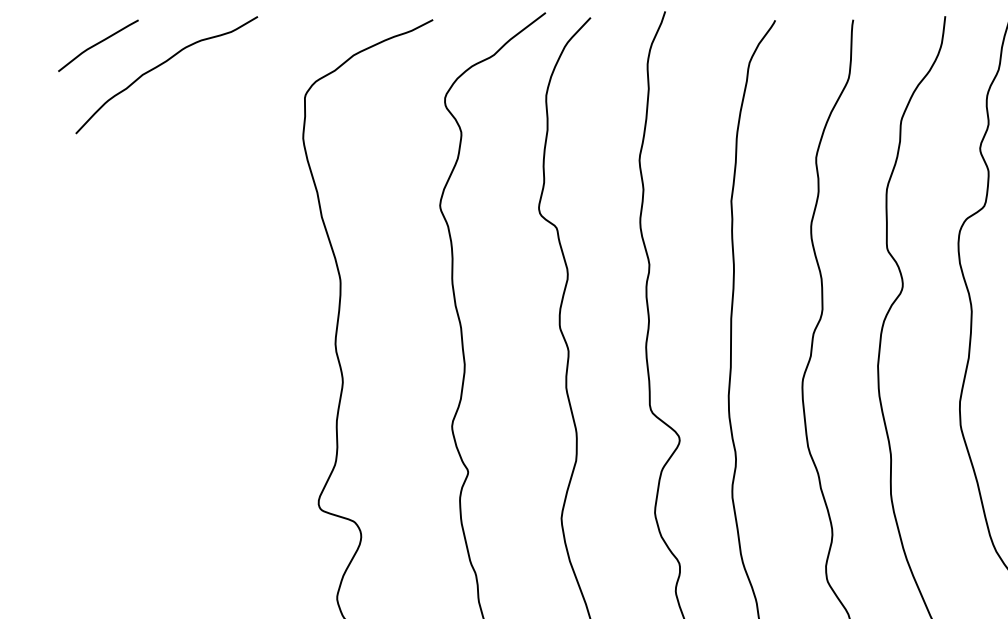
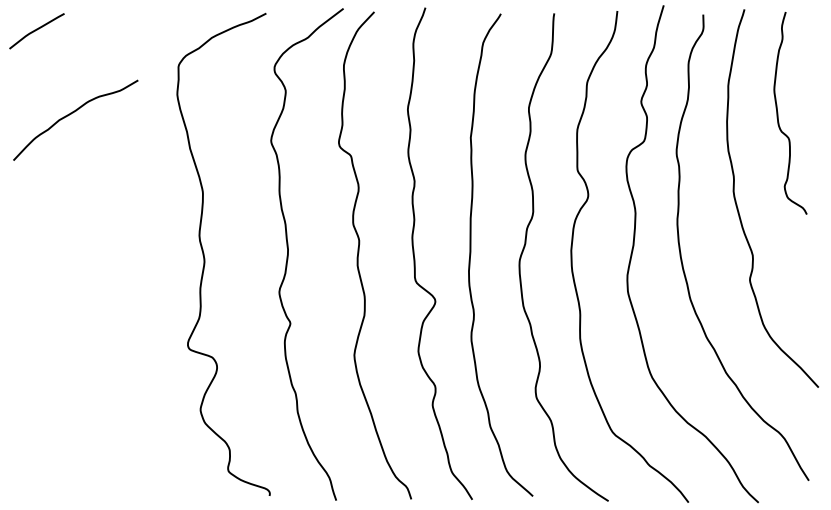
curve: (163, 65) -> (73, 113), moved

